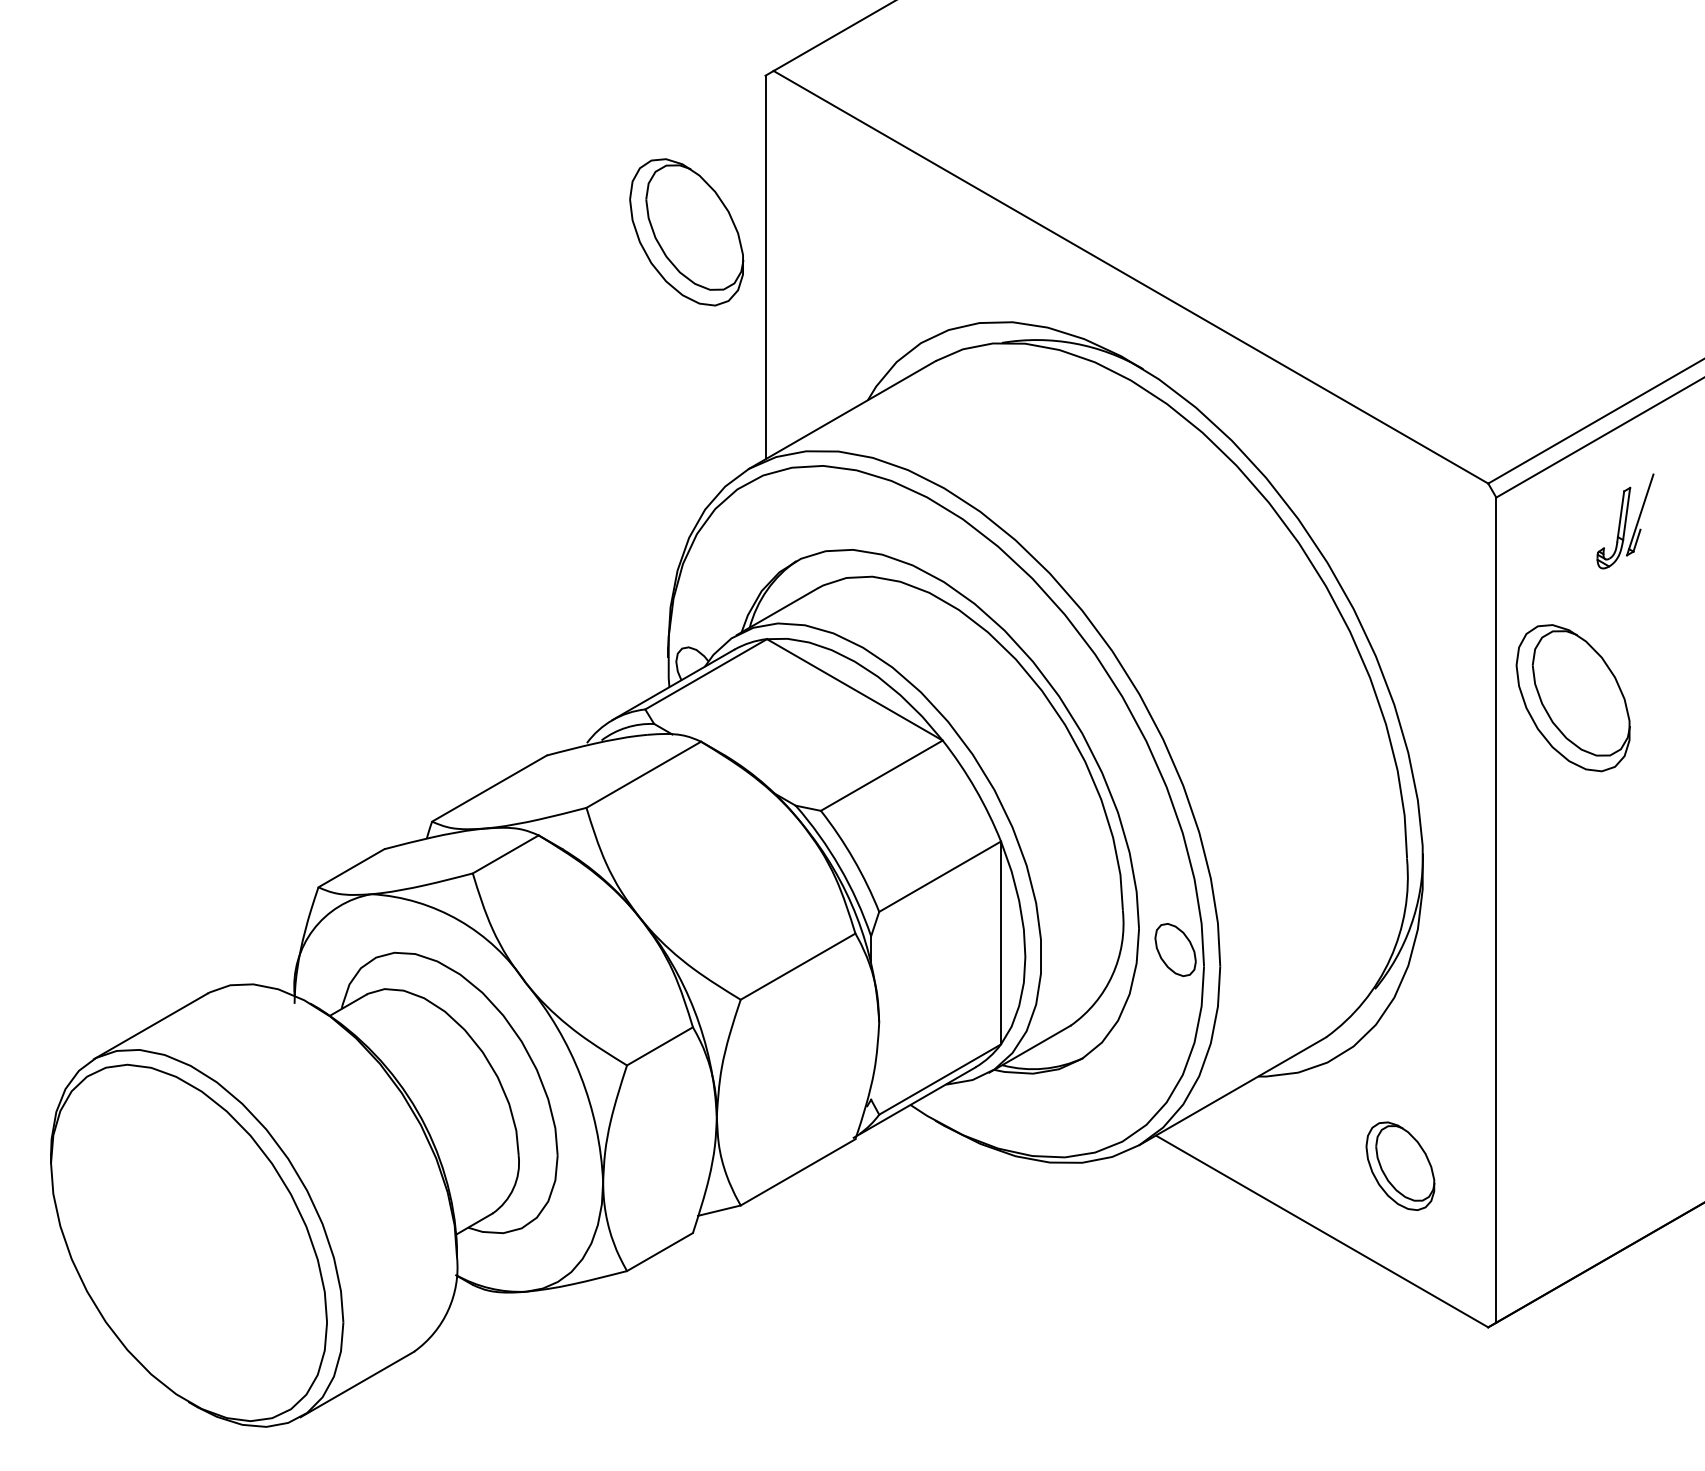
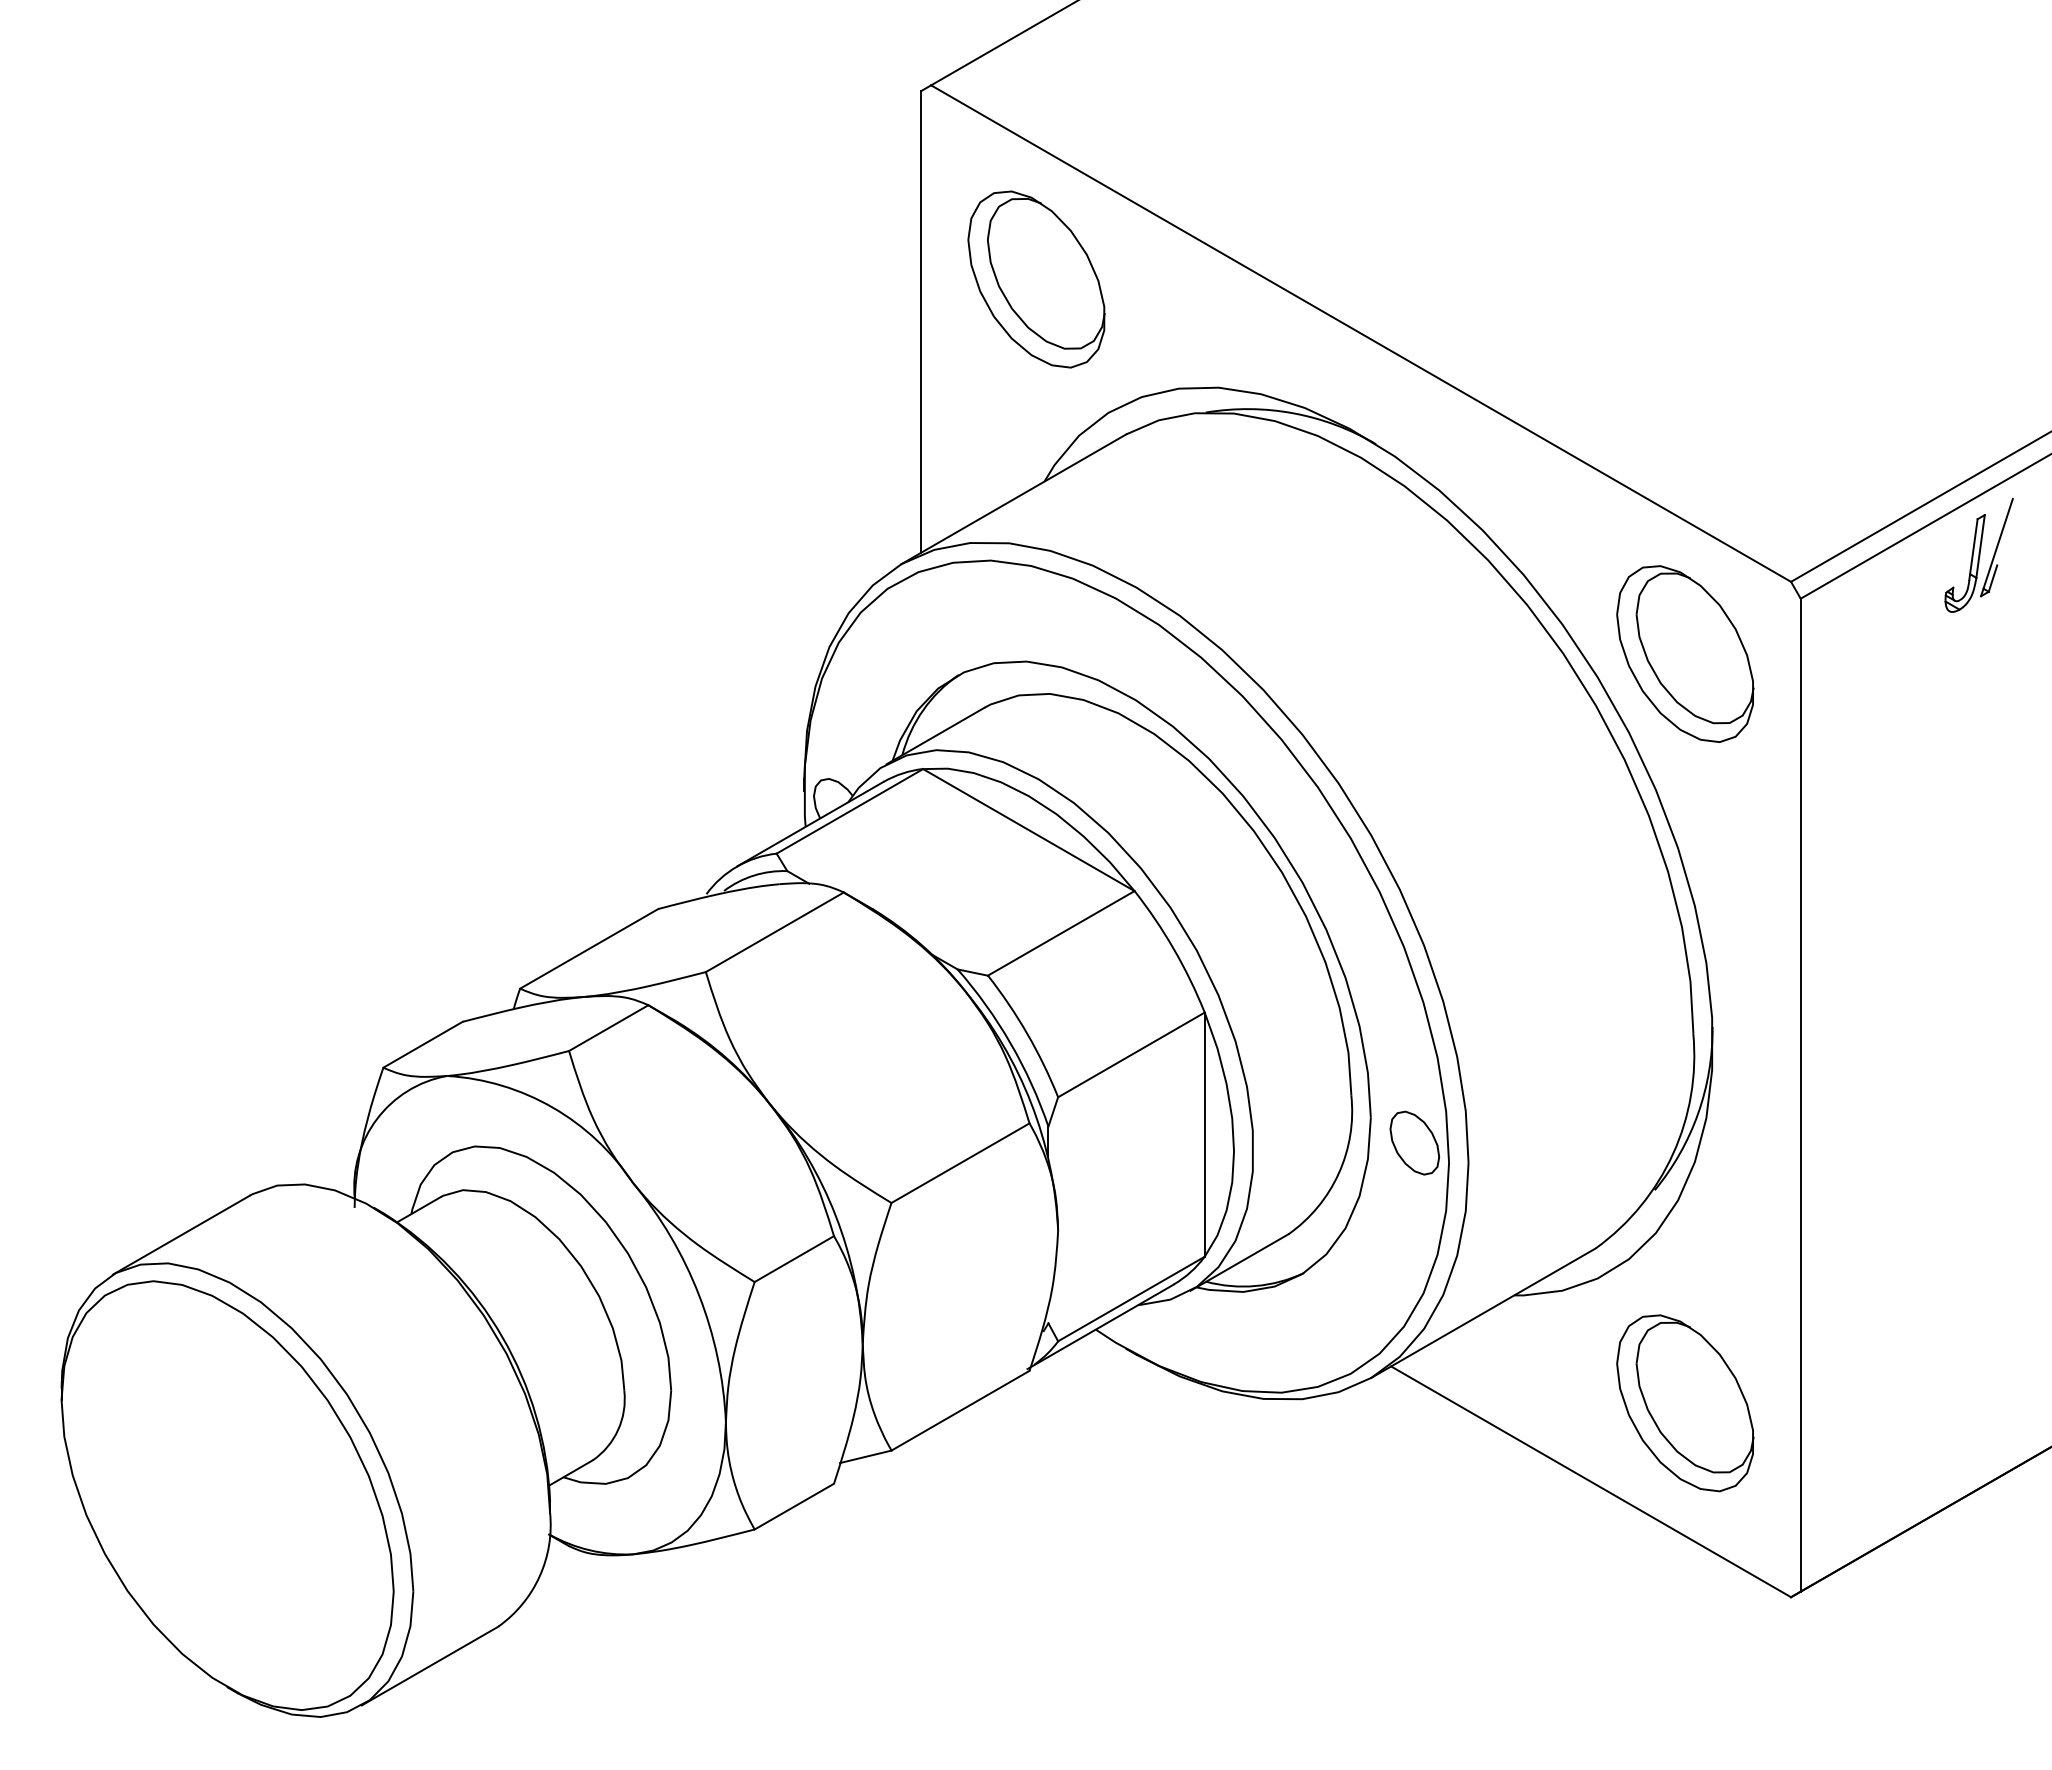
part: (686, 232) -> (1036, 279), moved
part: (1624, 520) -> (1978, 554), moved
part: (1573, 697) -> (1685, 653), moved
part: (1400, 1166) -> (1685, 1403), size x1.67

